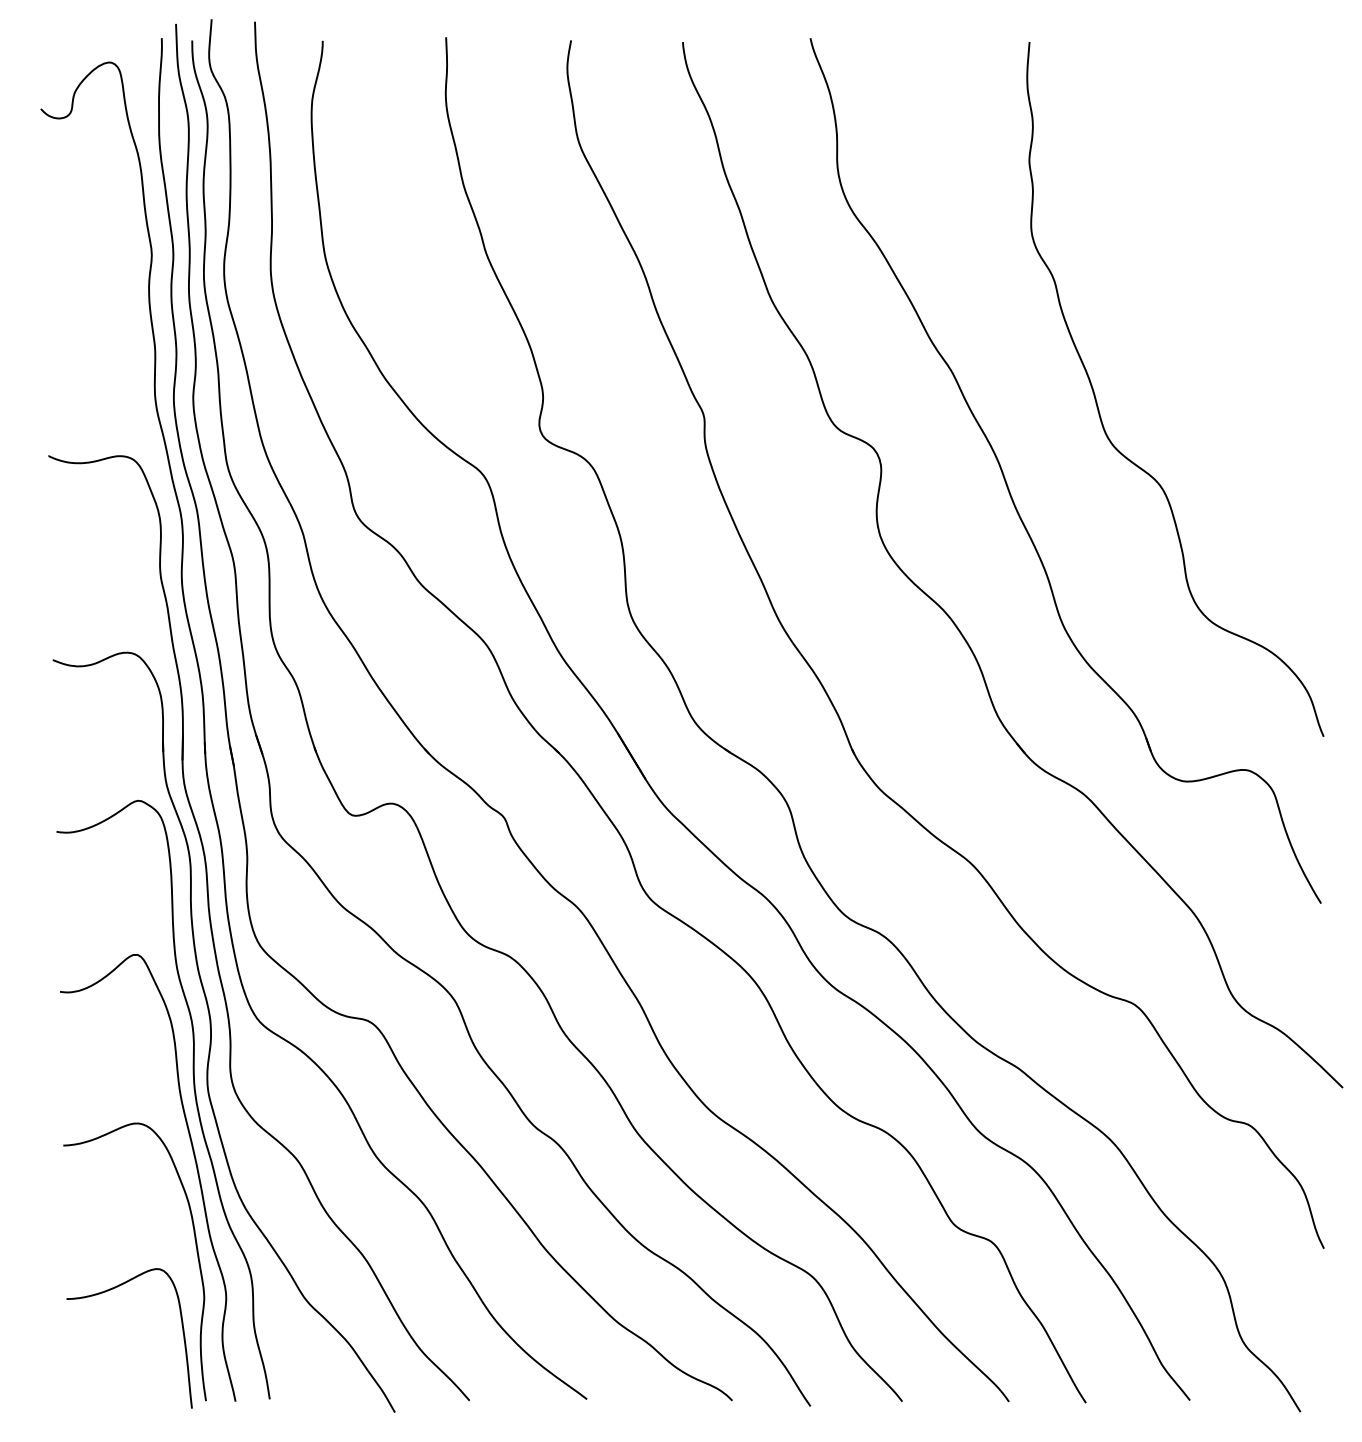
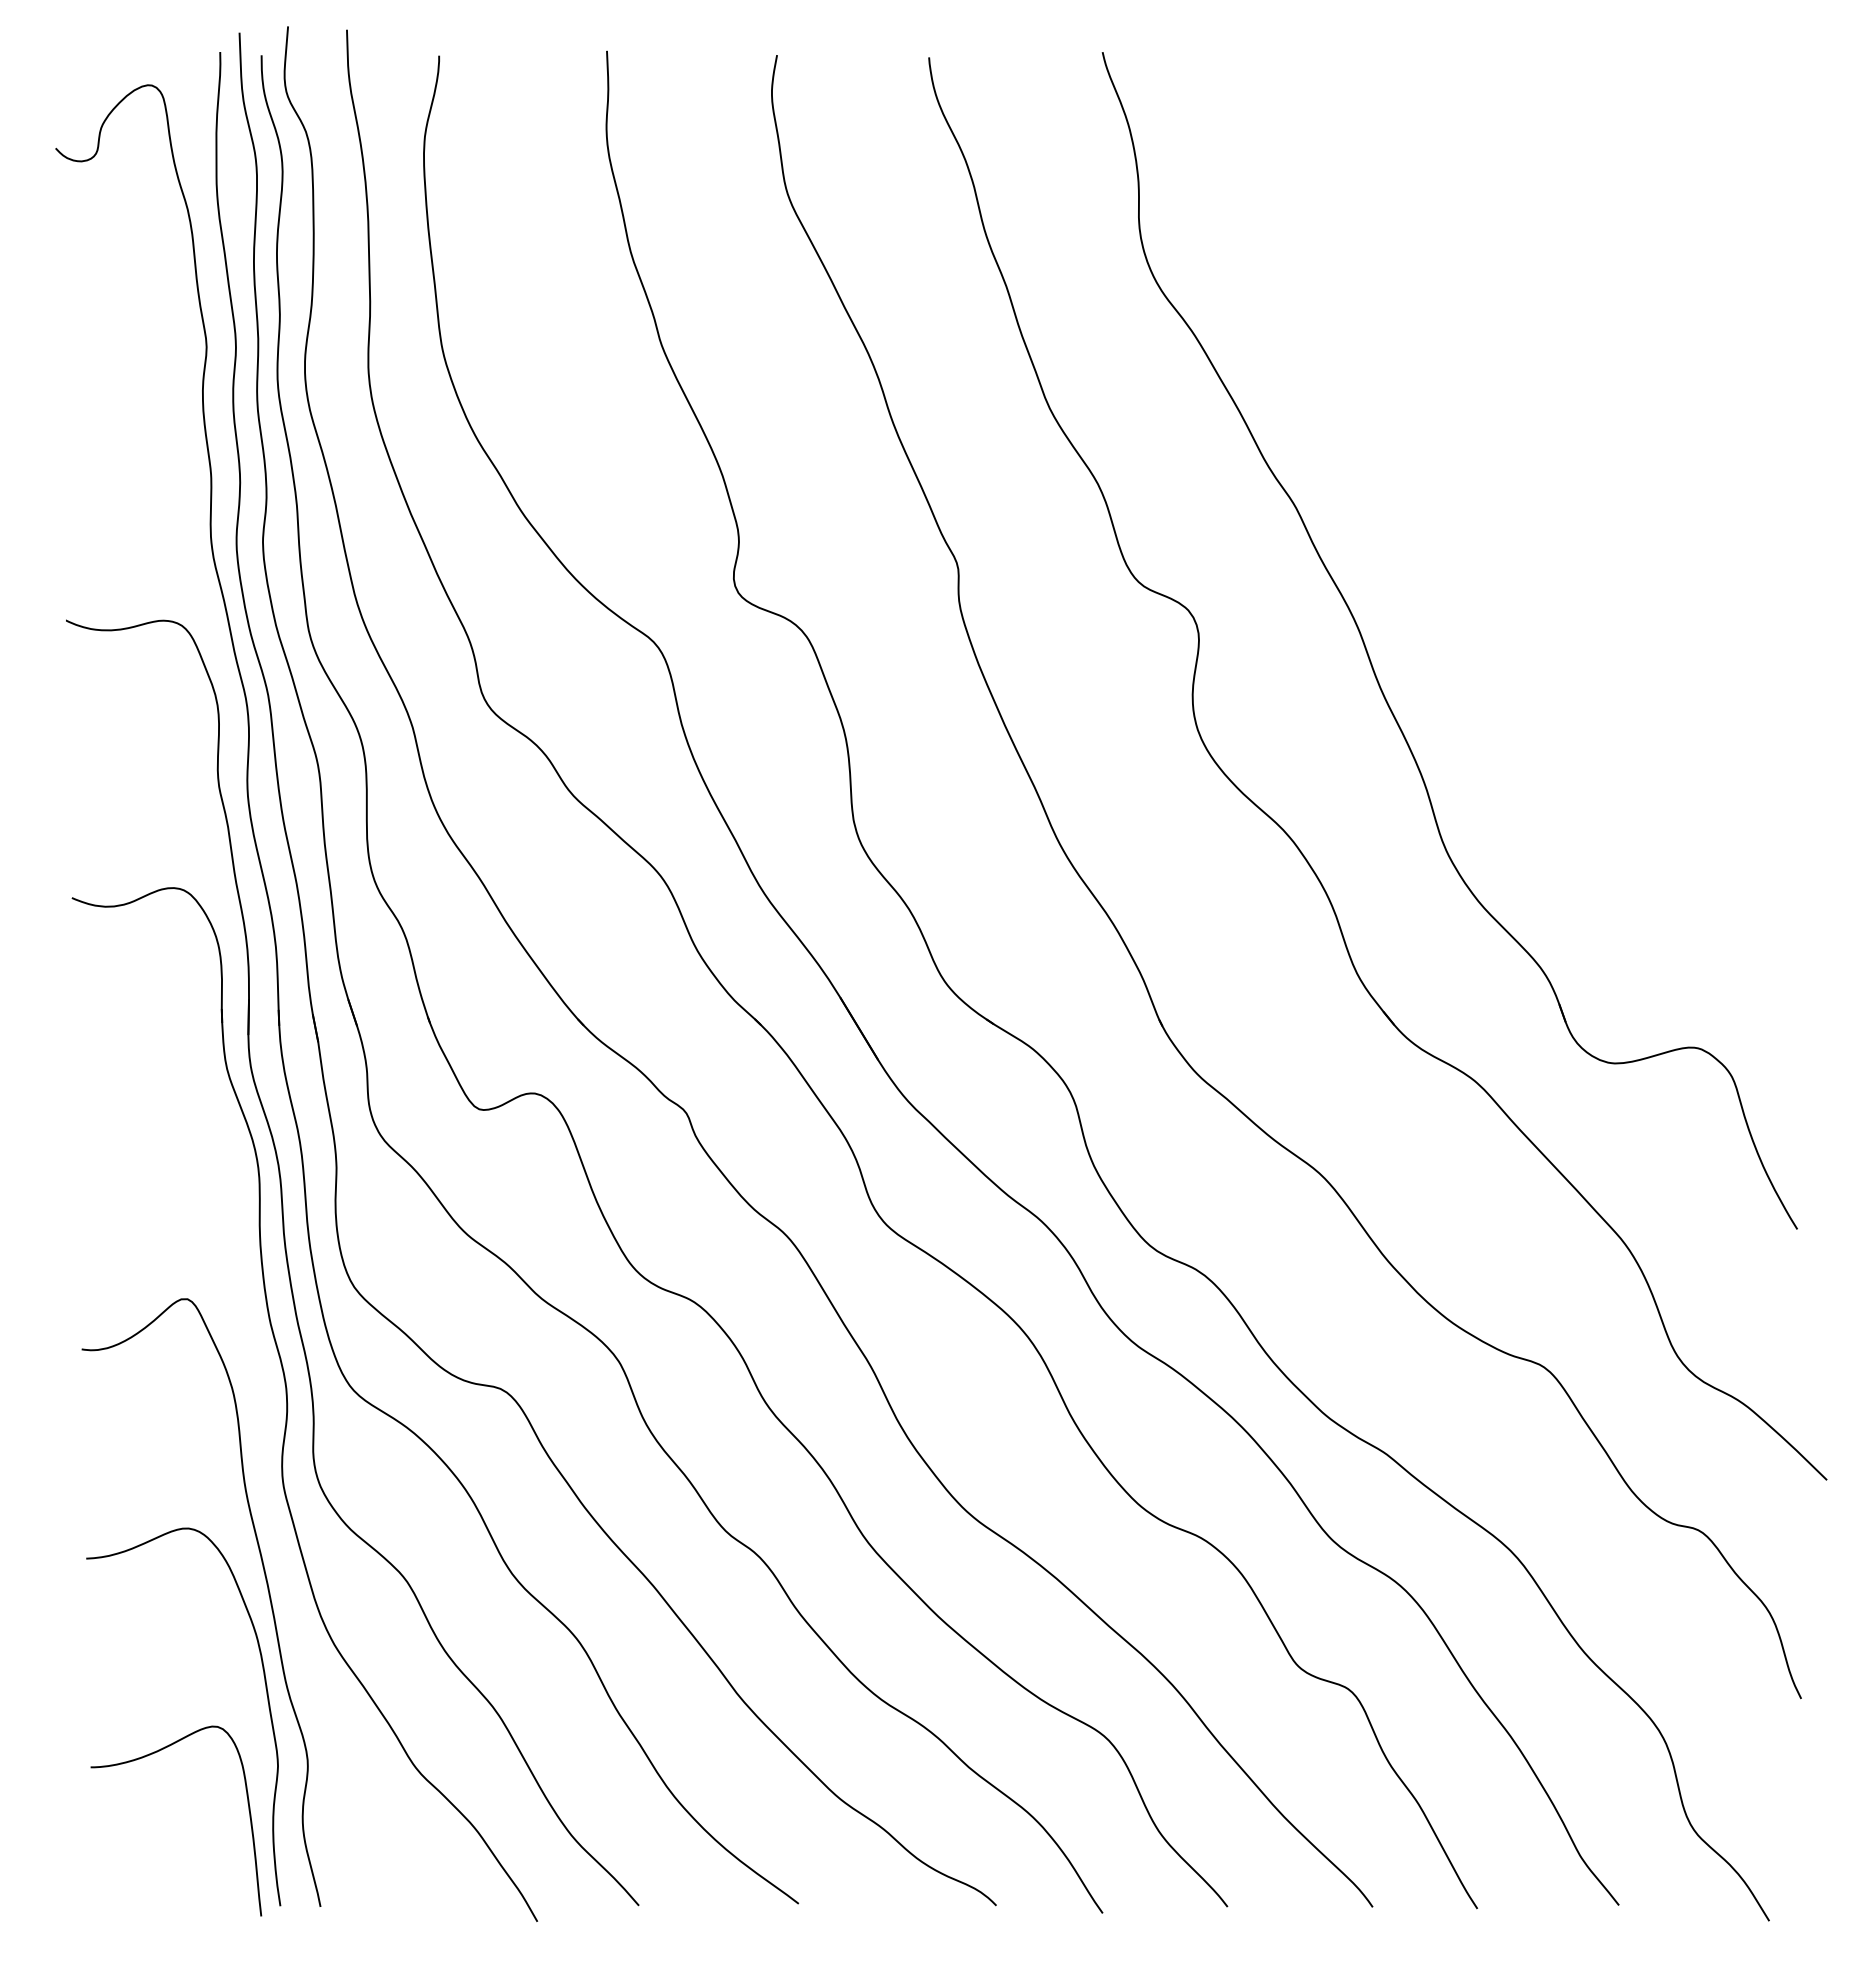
curve: (1100, 412) -> (1496, 561), removed
curve: (194, 1093) -> (264, 1487), removed

